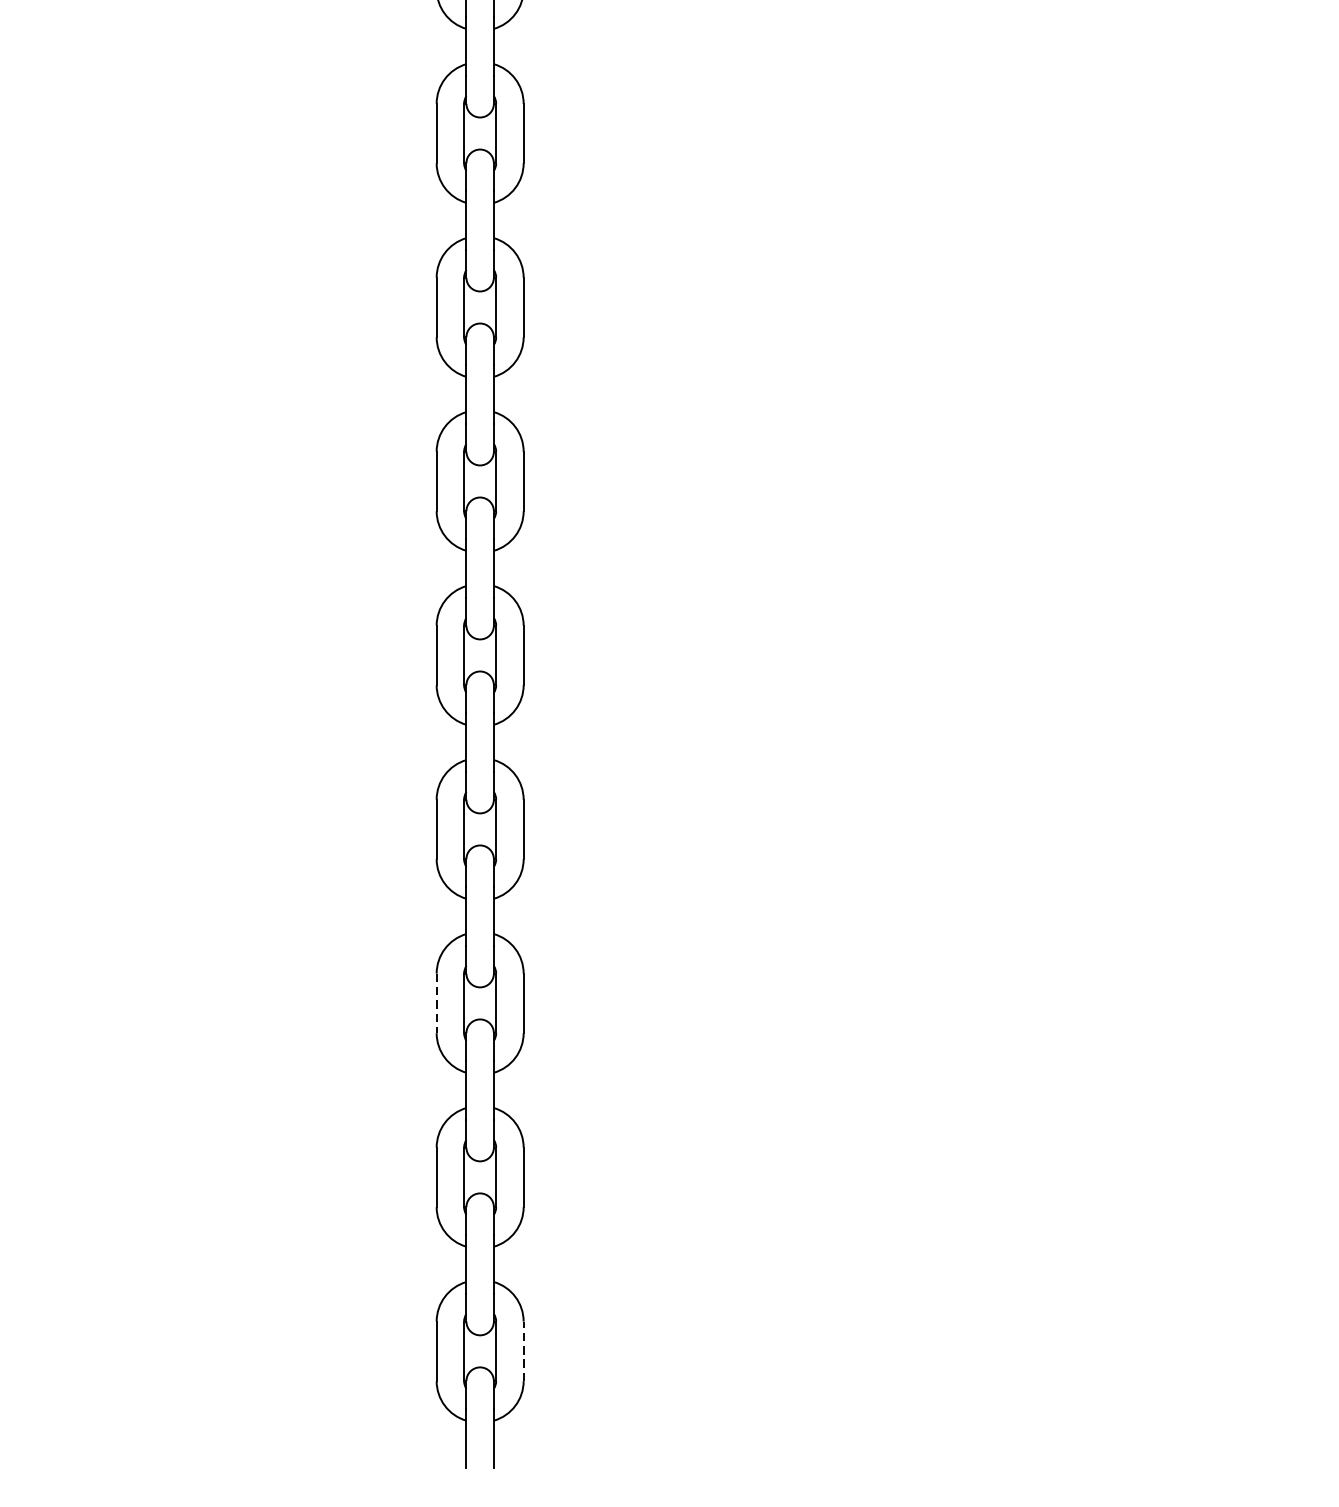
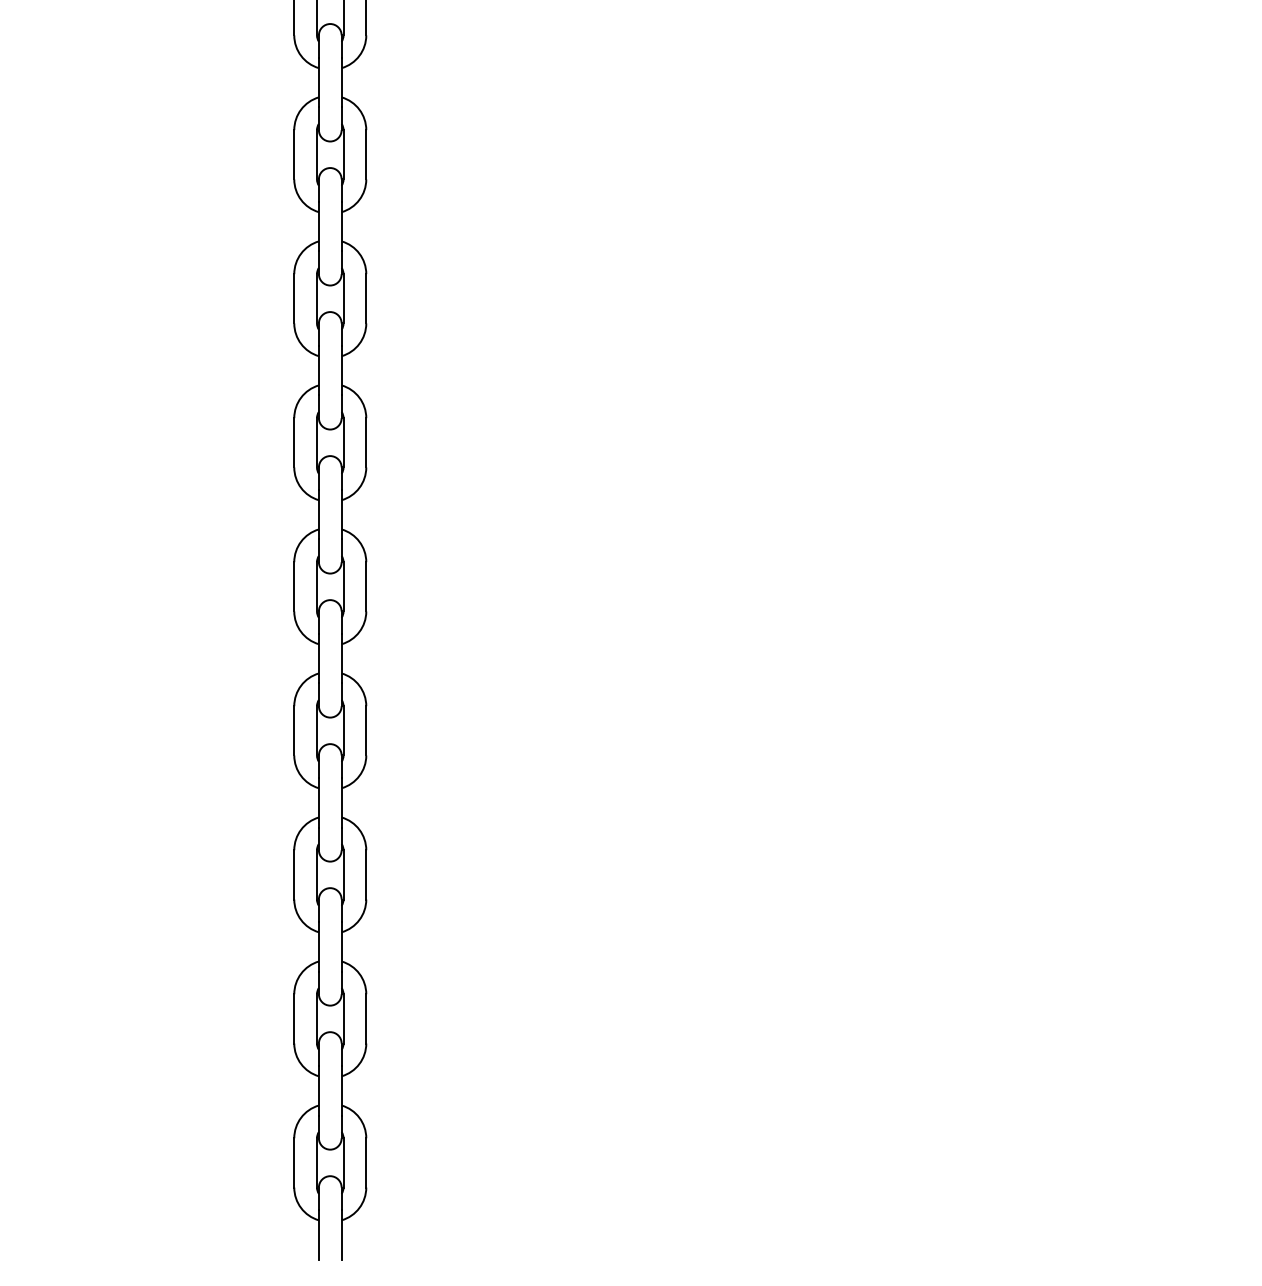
line: (436, 1002) -> (294, 874), dashed -> solid
line: (523, 1350) -> (366, 1162), dashed -> solid

